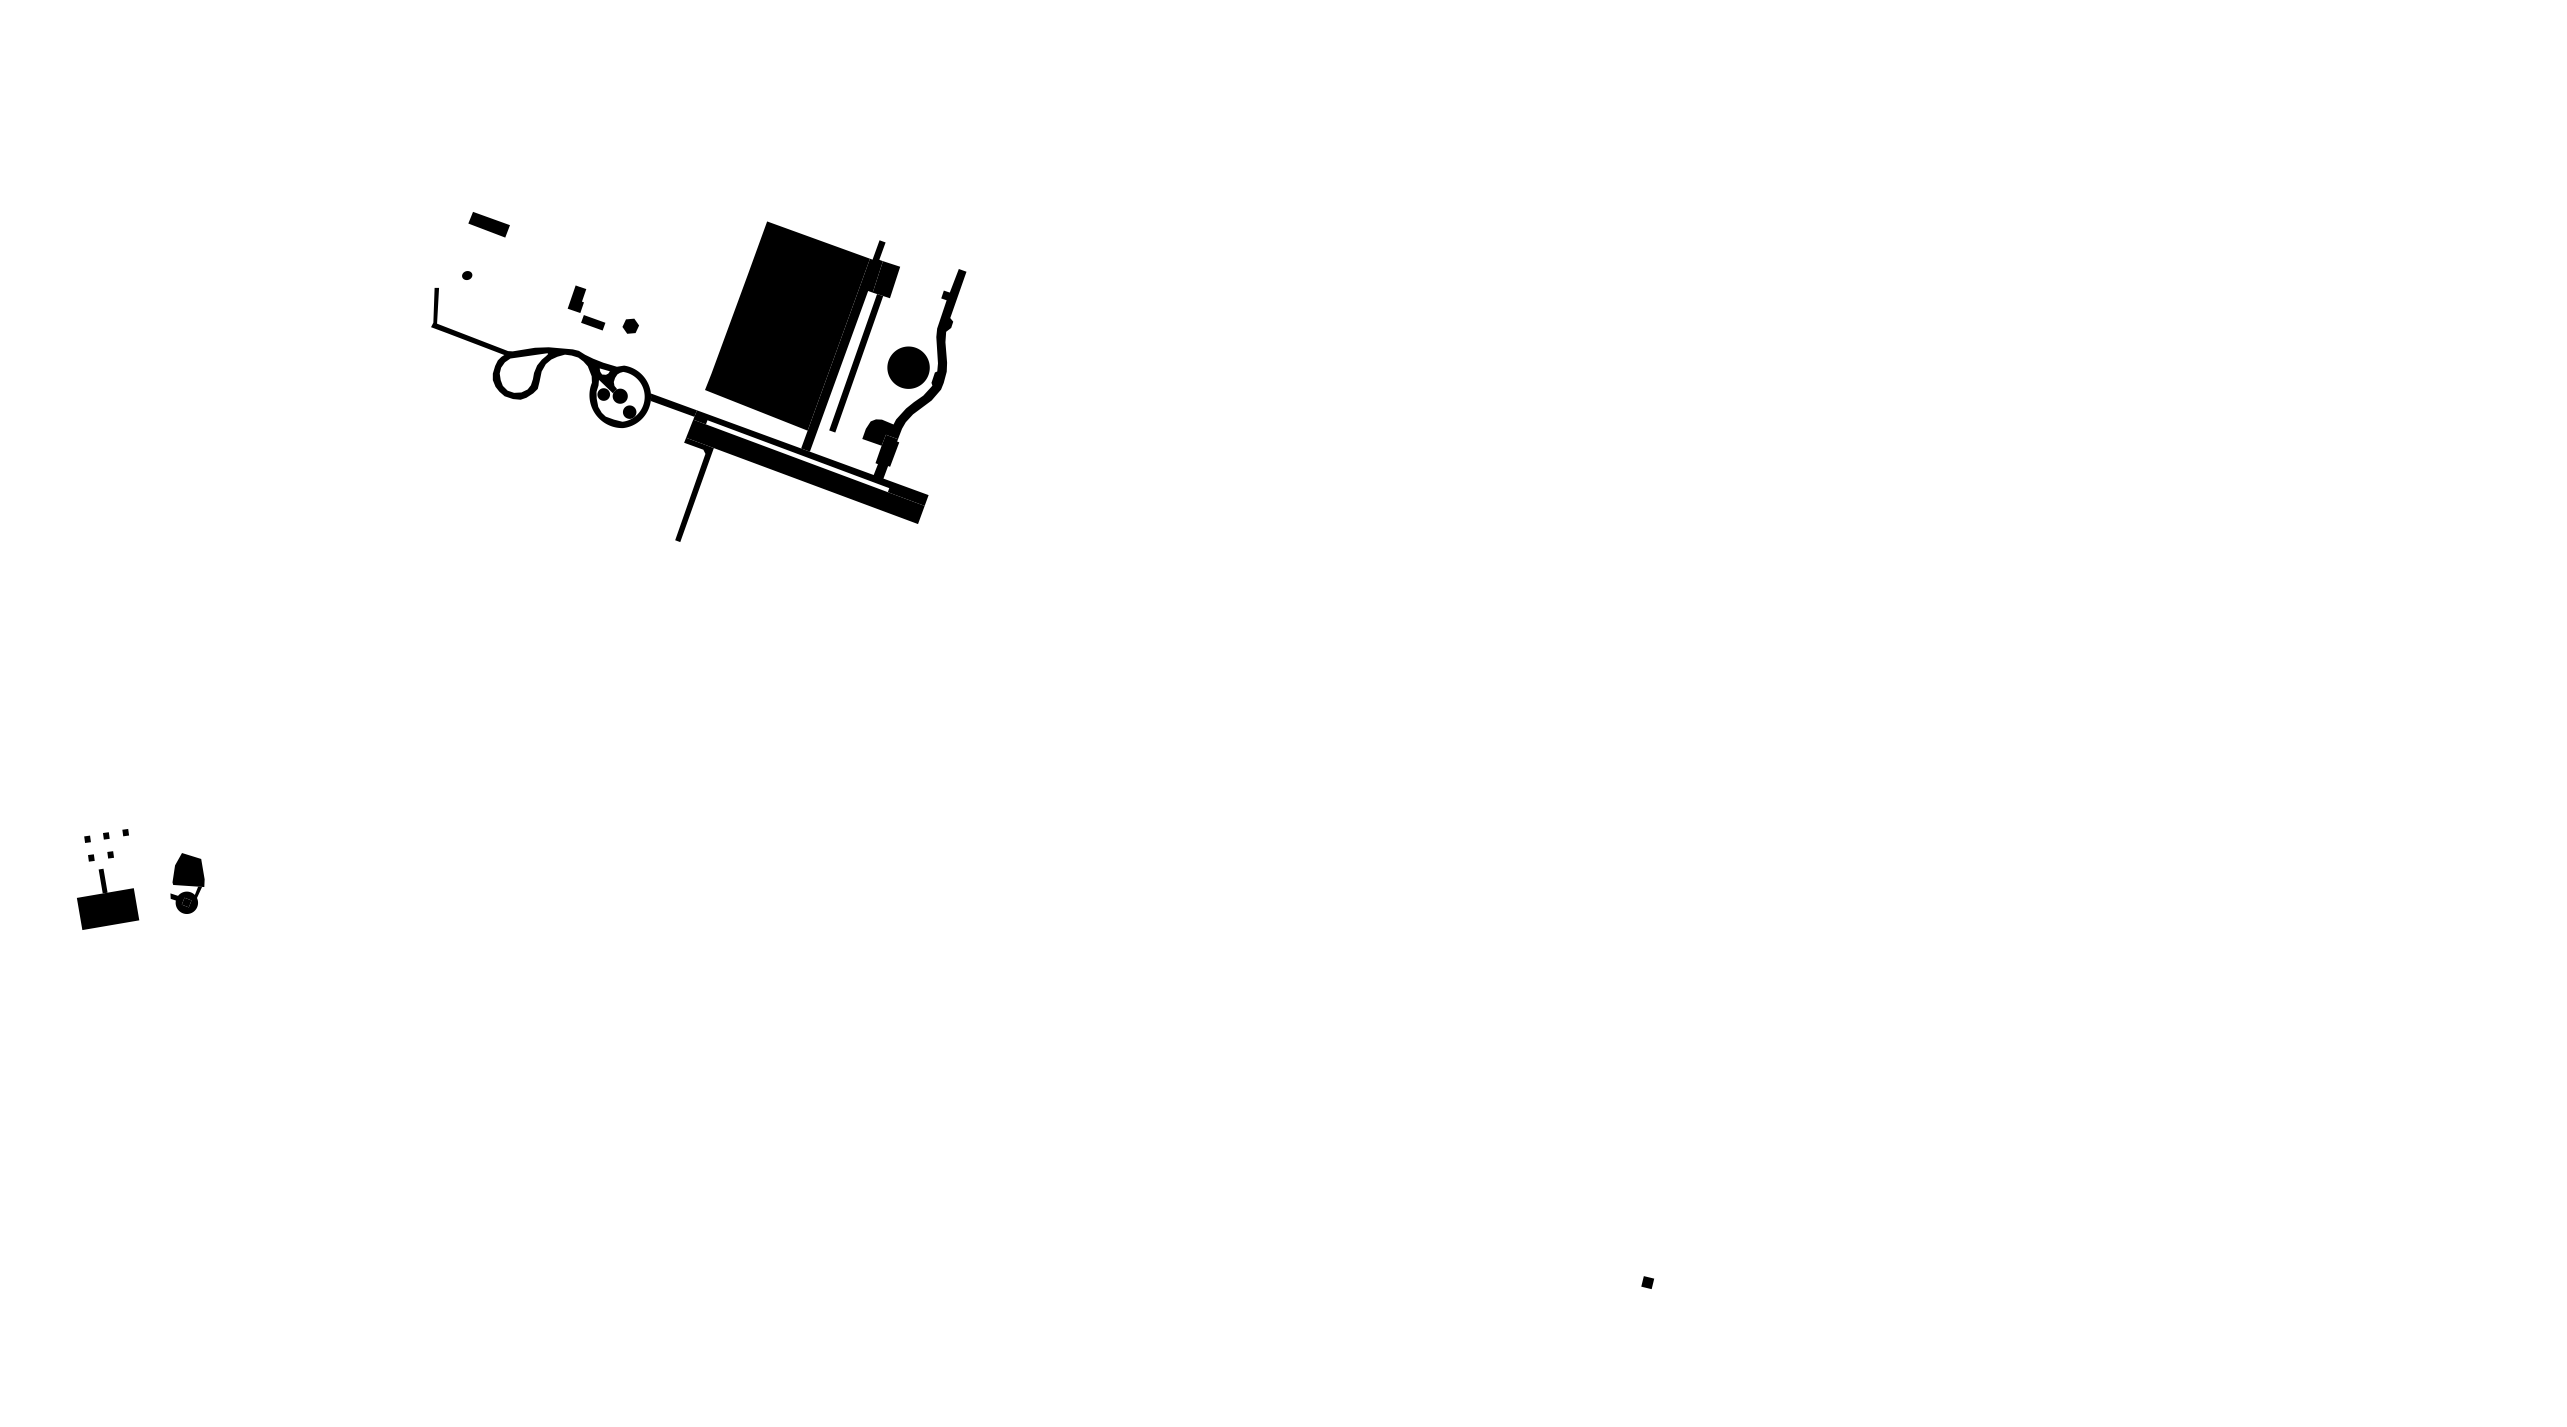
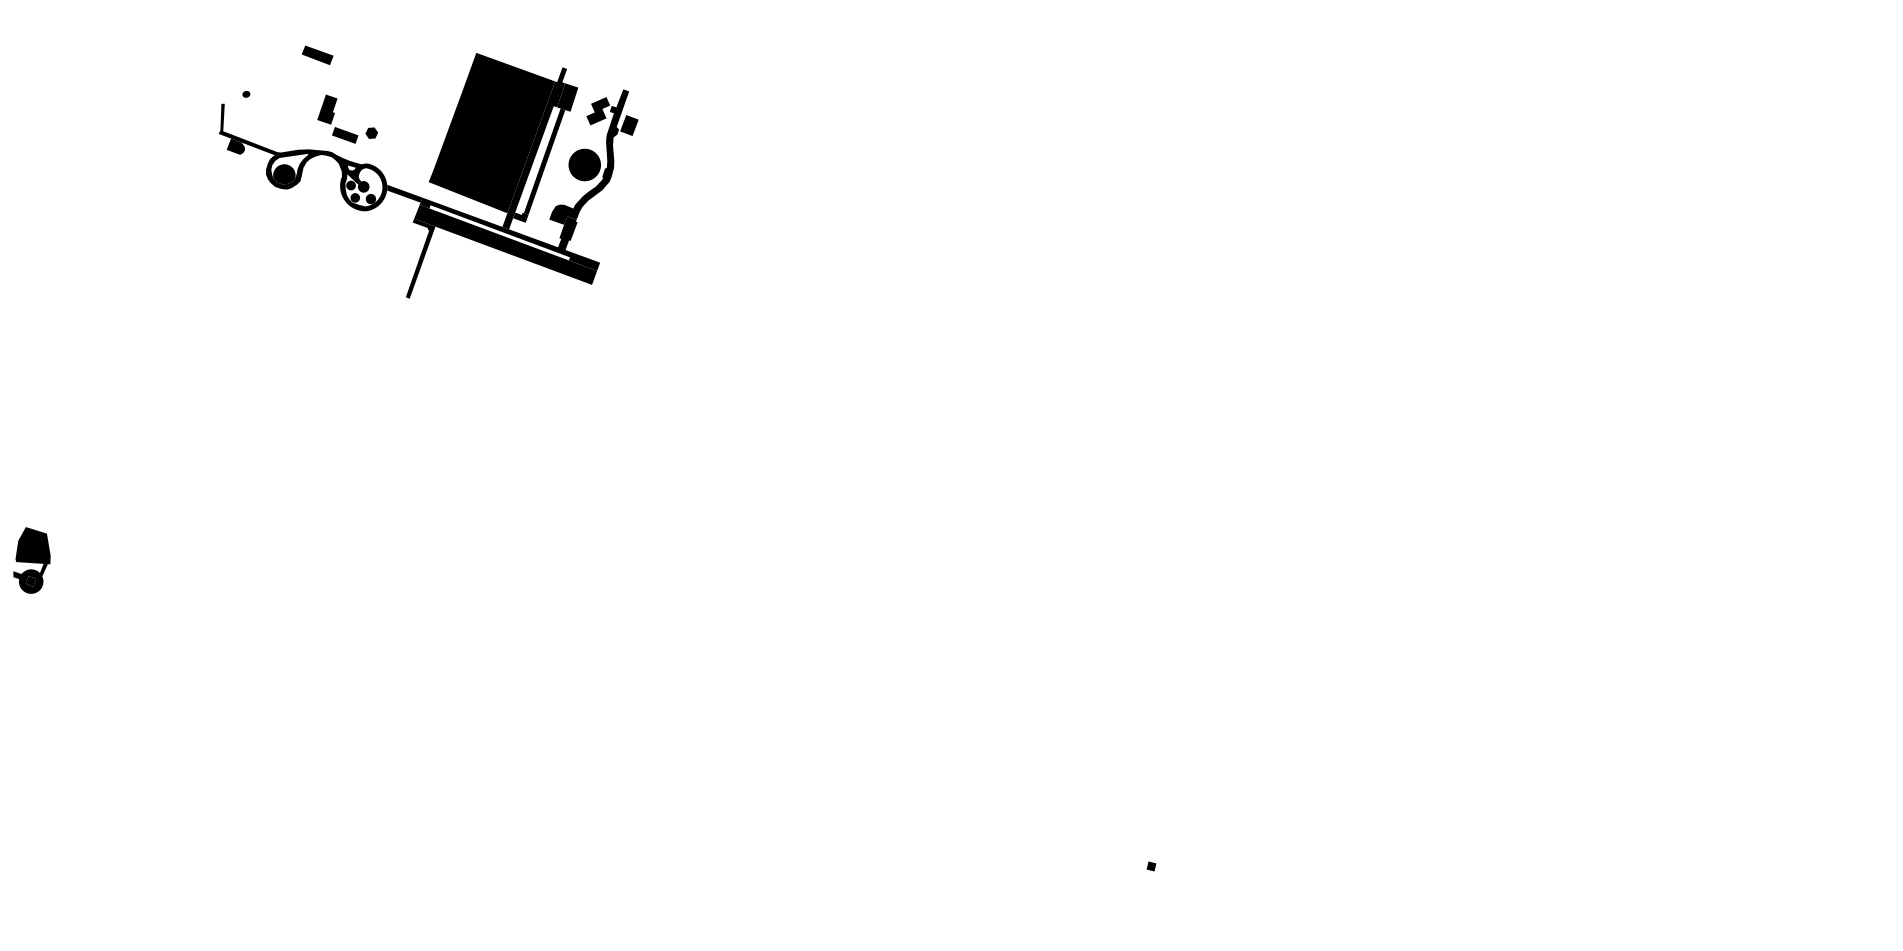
part: (488, 224) -> (317, 55), moved
fill: (925, 297) -> (597, 111), added
part: (586, 307) -> (337, 118), size x1.43
fill: (966, 315) -> (629, 124), added
fill: (453, 343) -> (235, 146), added
fill: (516, 379) -> (284, 174), added
fill: (609, 410) -> (355, 197), added
fill: (825, 436) -> (521, 217), added
part: (187, 883) -> (31, 560), size x1.43

